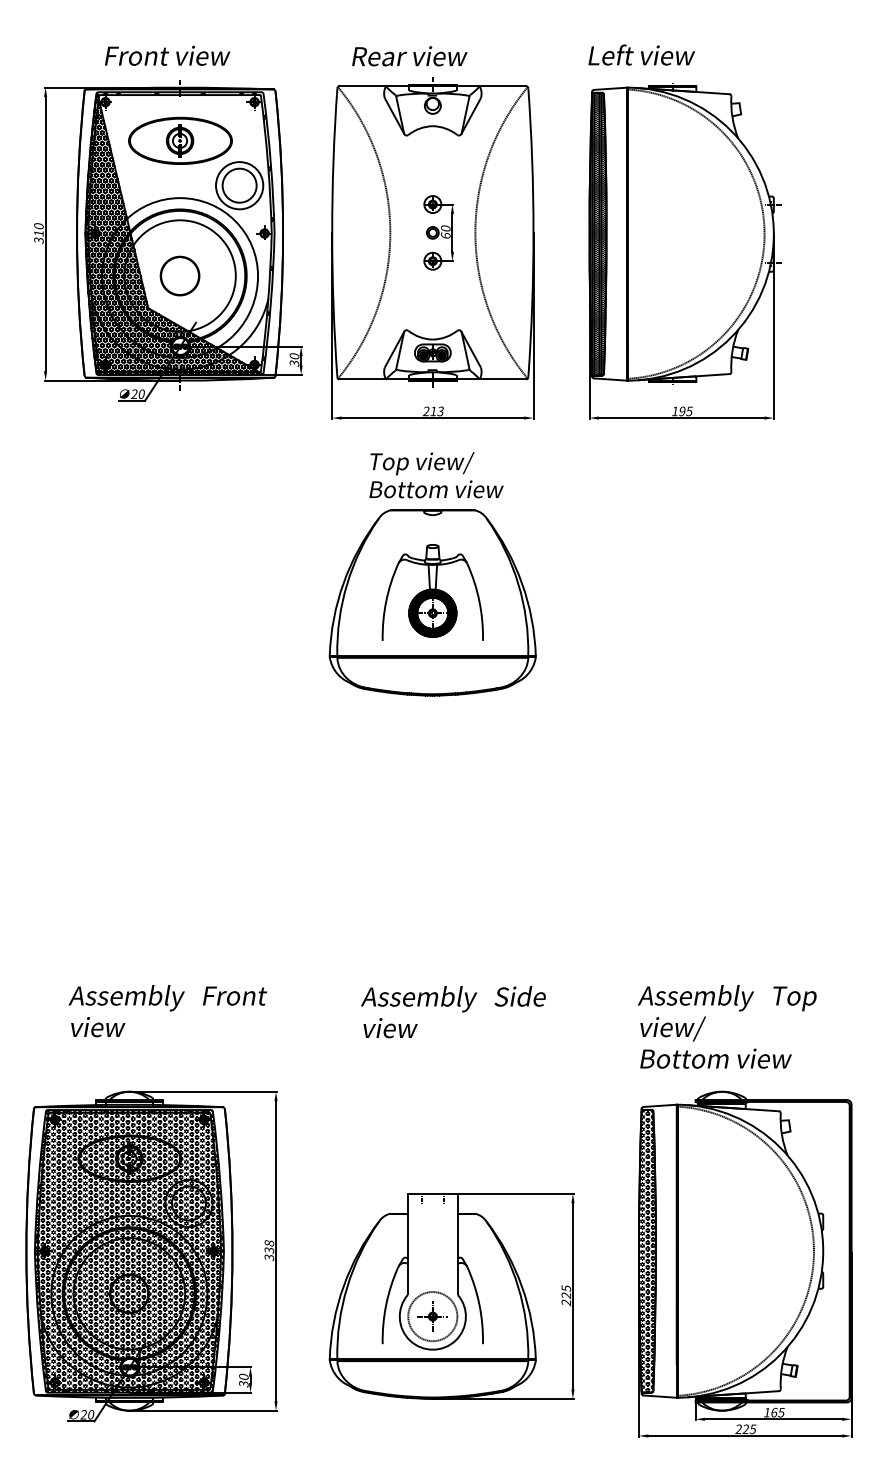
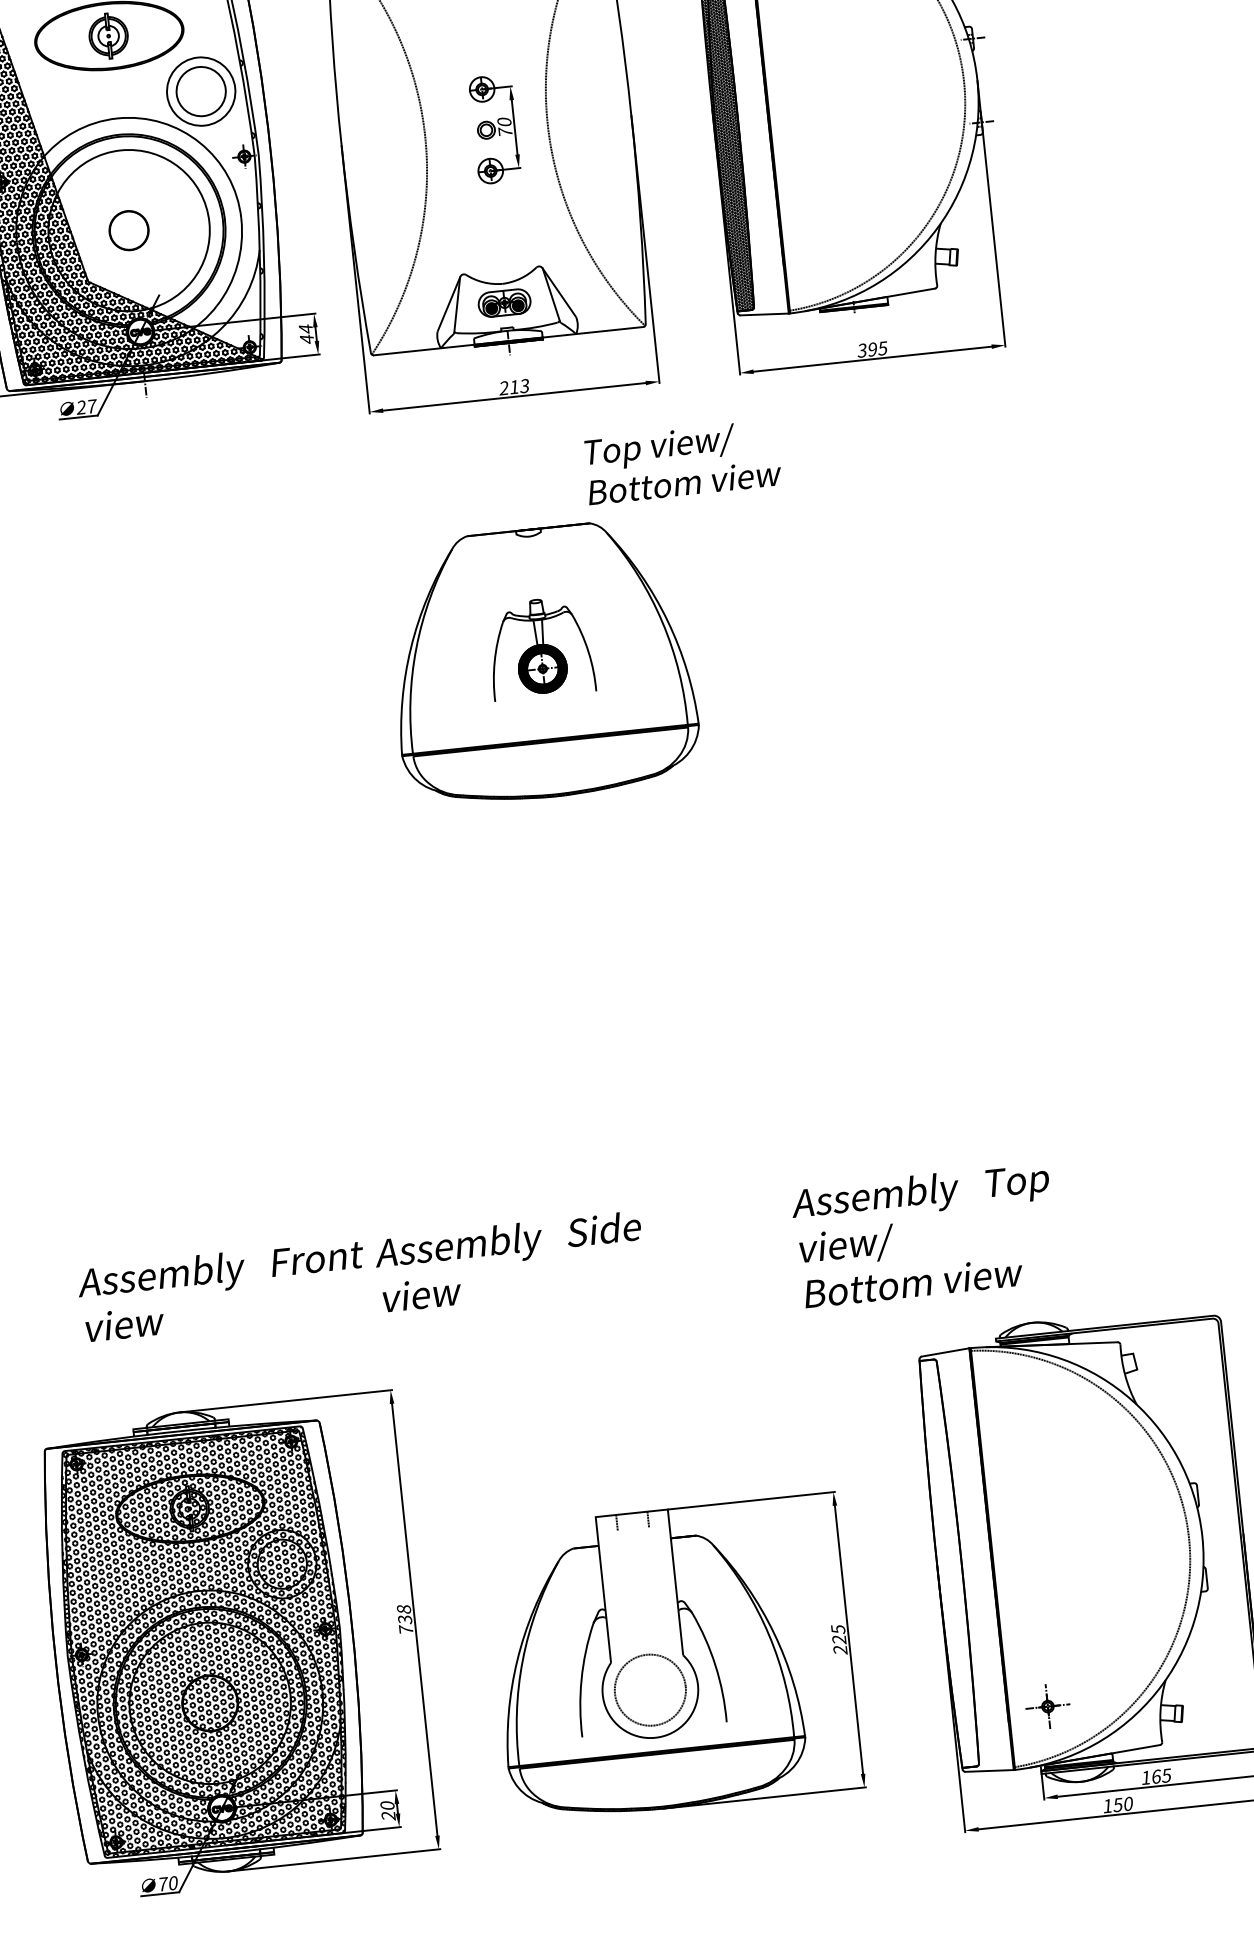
text: (445, 235) -> (505, 132), 60 -> 70
part: (179, 275) -> (128, 229), size x0.7
text: (294, 359) -> (306, 333), 30 -> 44
text: (141, 393) -> (91, 405), 20 -> 27
text: (674, 411) -> (861, 350), 195 -> 395
text: (436, 475) -> (682, 462), moved
part: (432, 592) -> (540, 647), size x0.7
text: (453, 1012) -> (510, 1262), moved
text: (727, 1026) -> (925, 1234), moved
hatch: (646, 1250) -> (947, 1562), removed
text: (269, 1257) -> (406, 1629), 338 -> 738
part: (432, 1316) -> (1047, 1706), moved
text: (243, 1384) -> (388, 1816), 30 -> 20
text: (83, 1414) -> (162, 1883), 20 -> 70
text: (745, 1429) -> (1117, 1805), 225 -> 150

